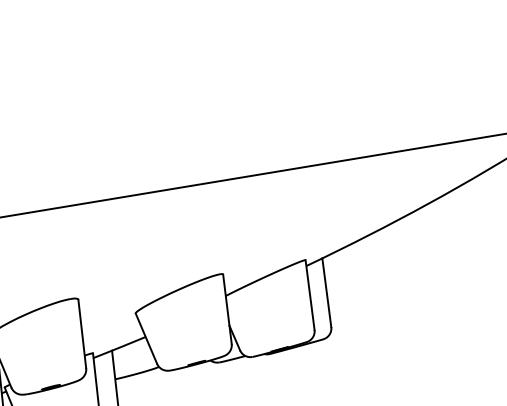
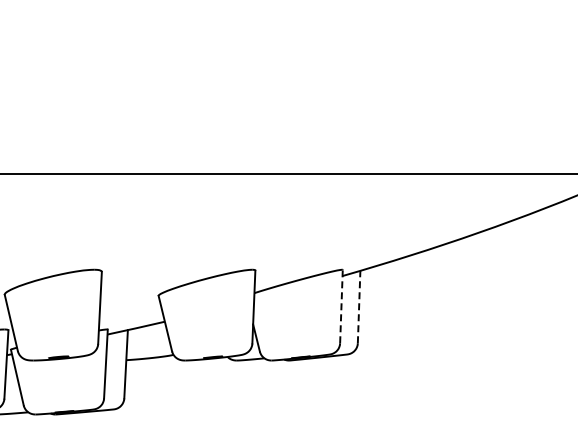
line: (327, 292) -> (359, 306), solid -> dashed
line: (310, 294) -> (341, 306), solid -> dashed

